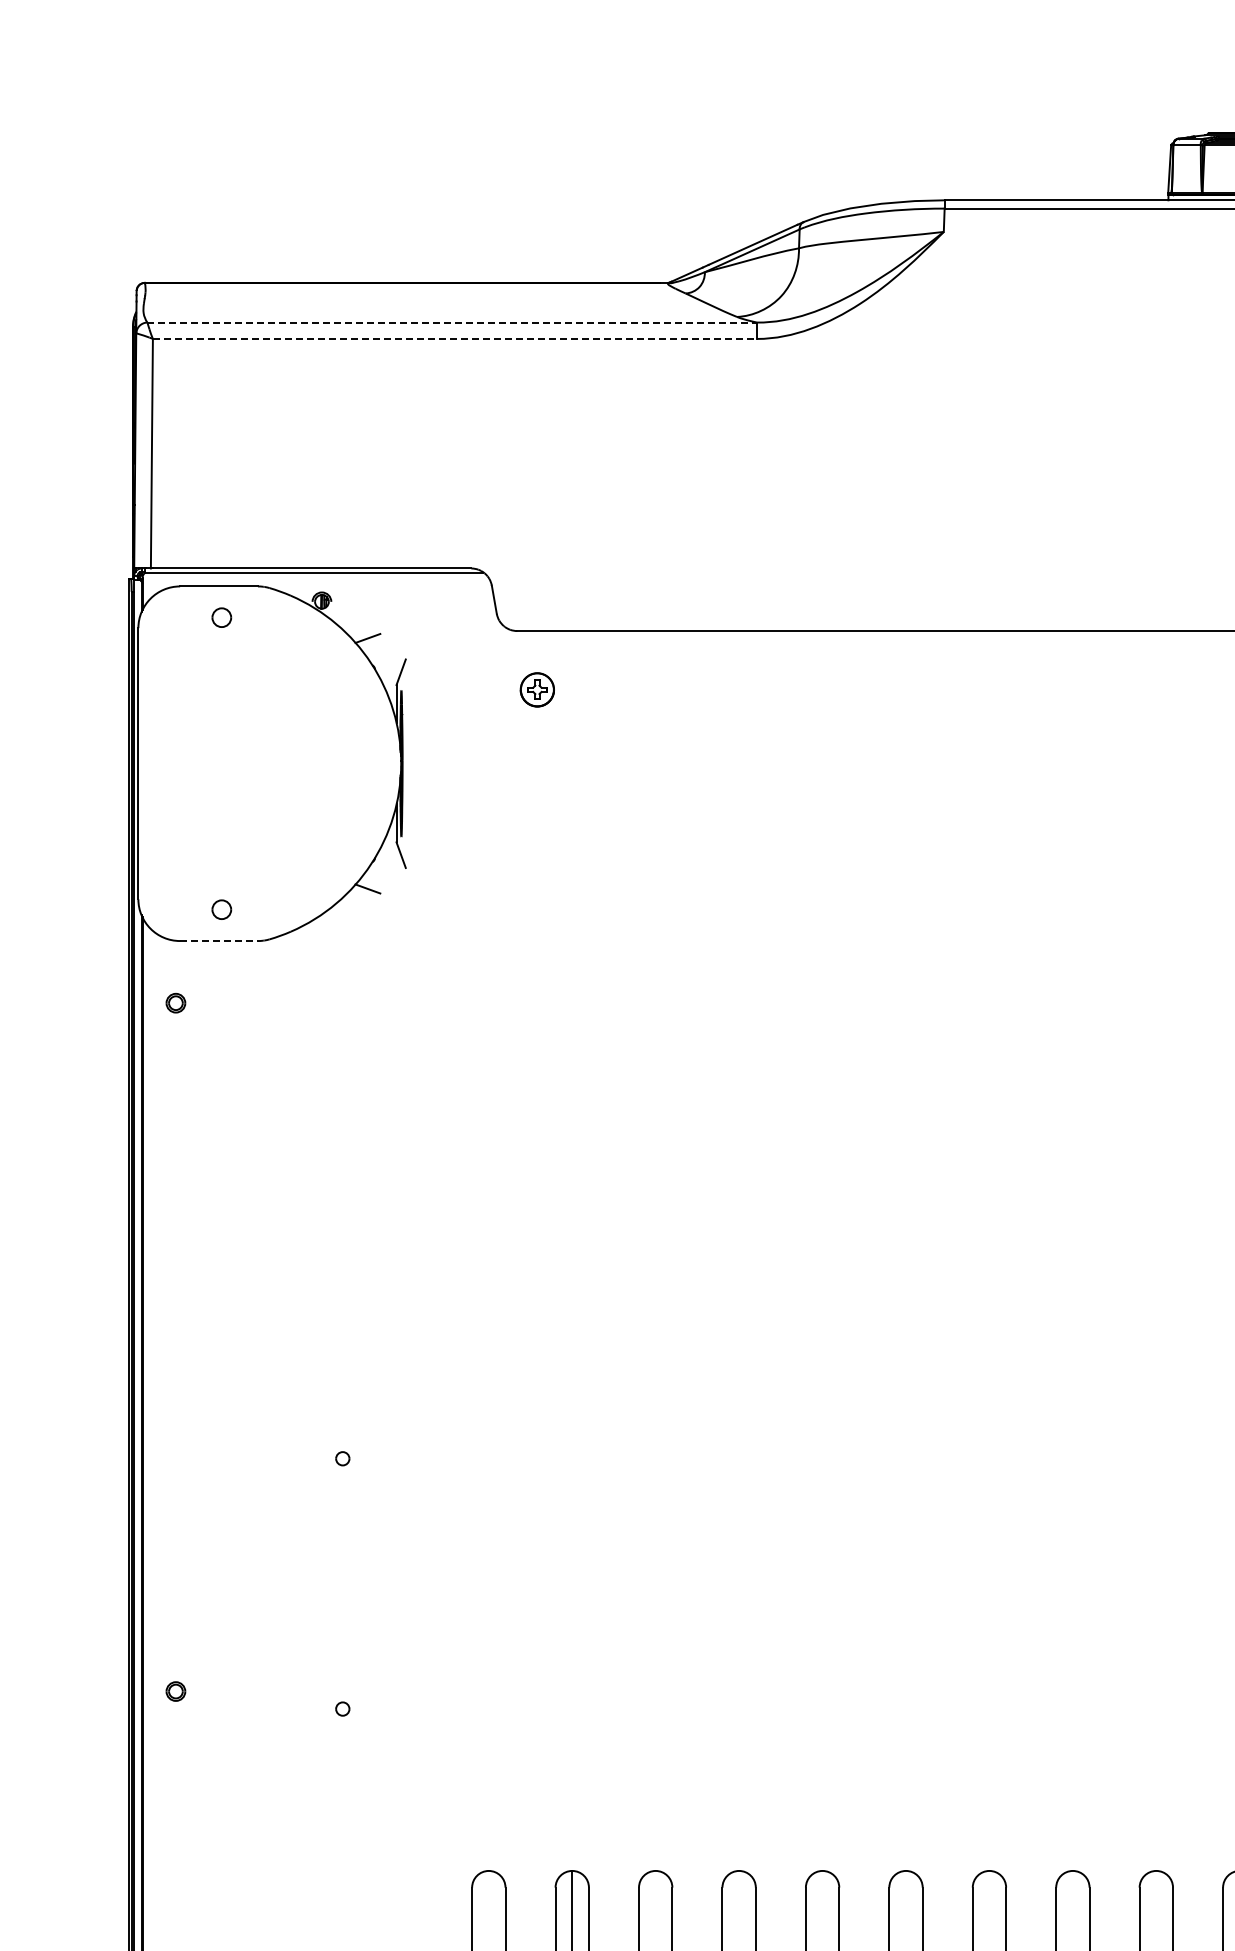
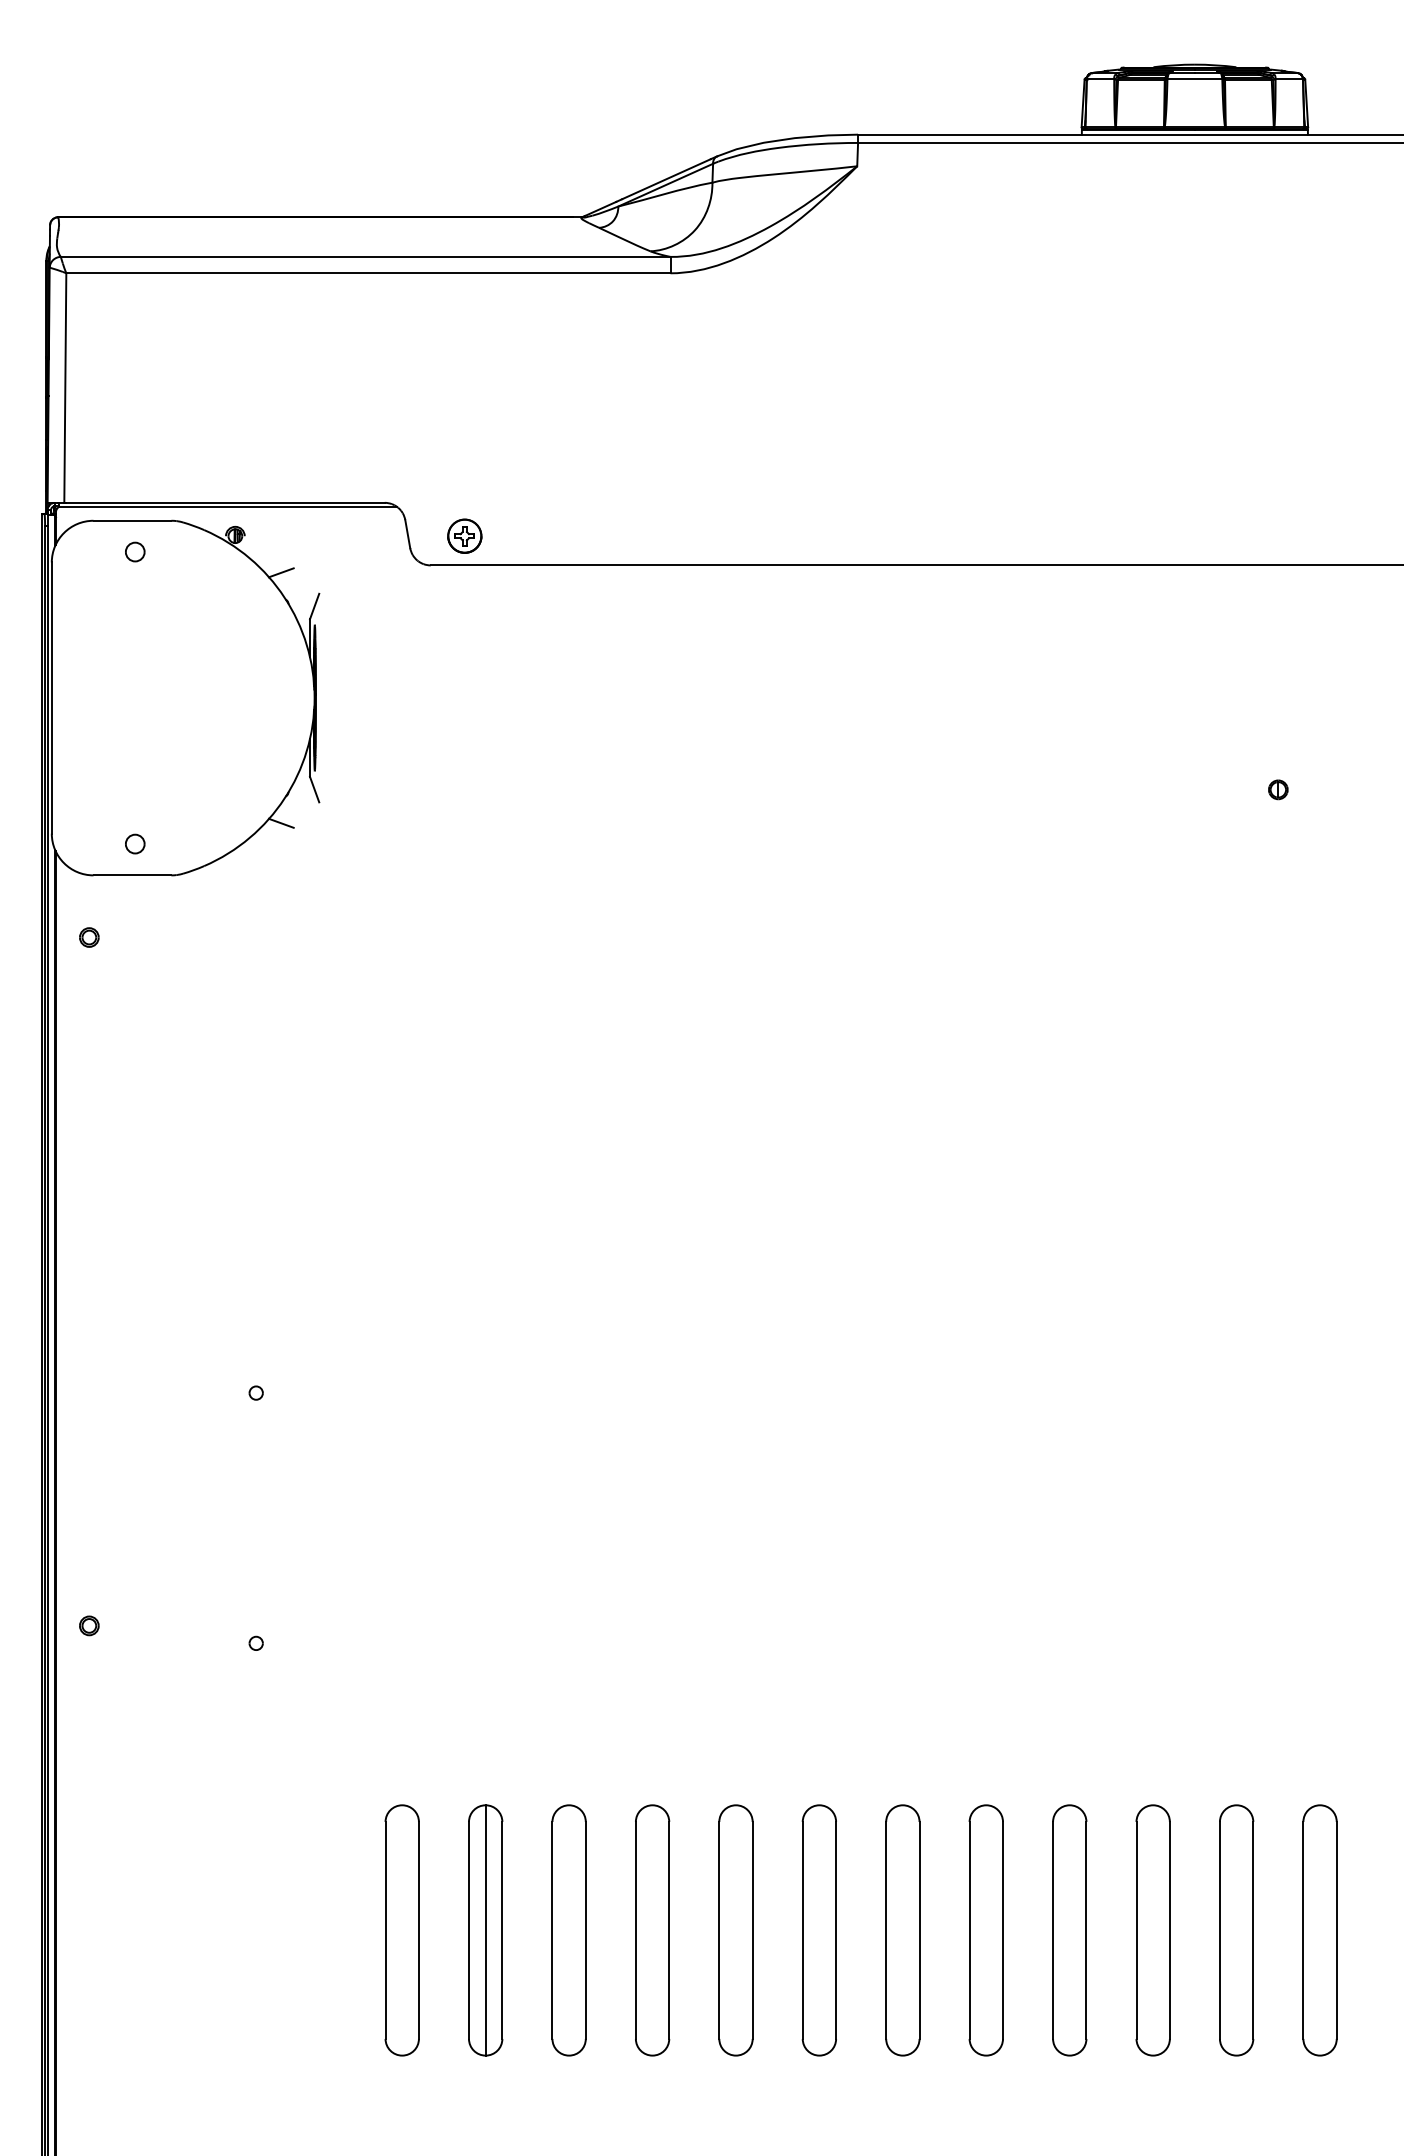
line: (452, 322) -> (365, 256), dashed -> solid
line: (455, 339) -> (368, 273), dashed -> solid
part: (537, 689) -> (464, 535), moved
line: (219, 941) -> (132, 875), dashed -> solid

